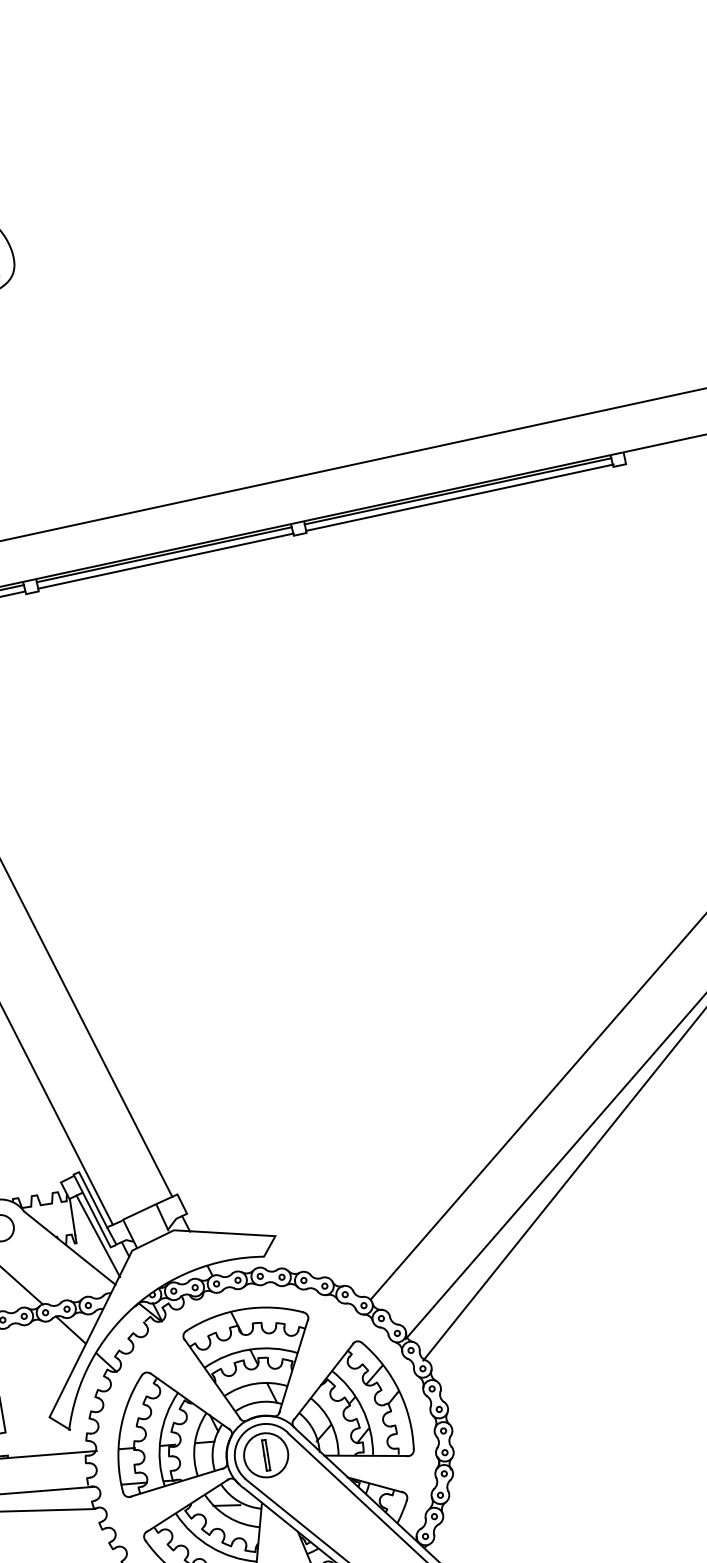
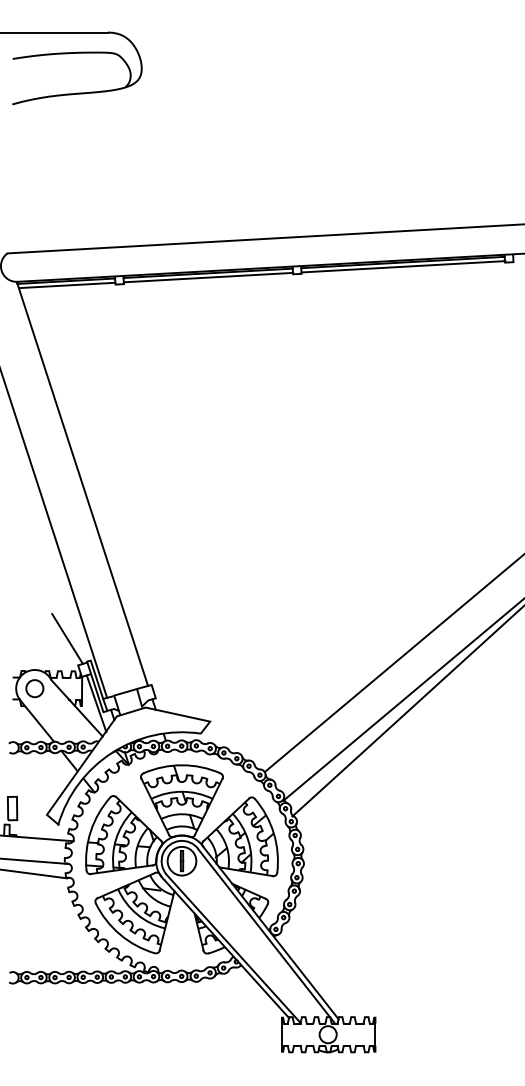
line: (38, 1144) -> (67, 638), added

